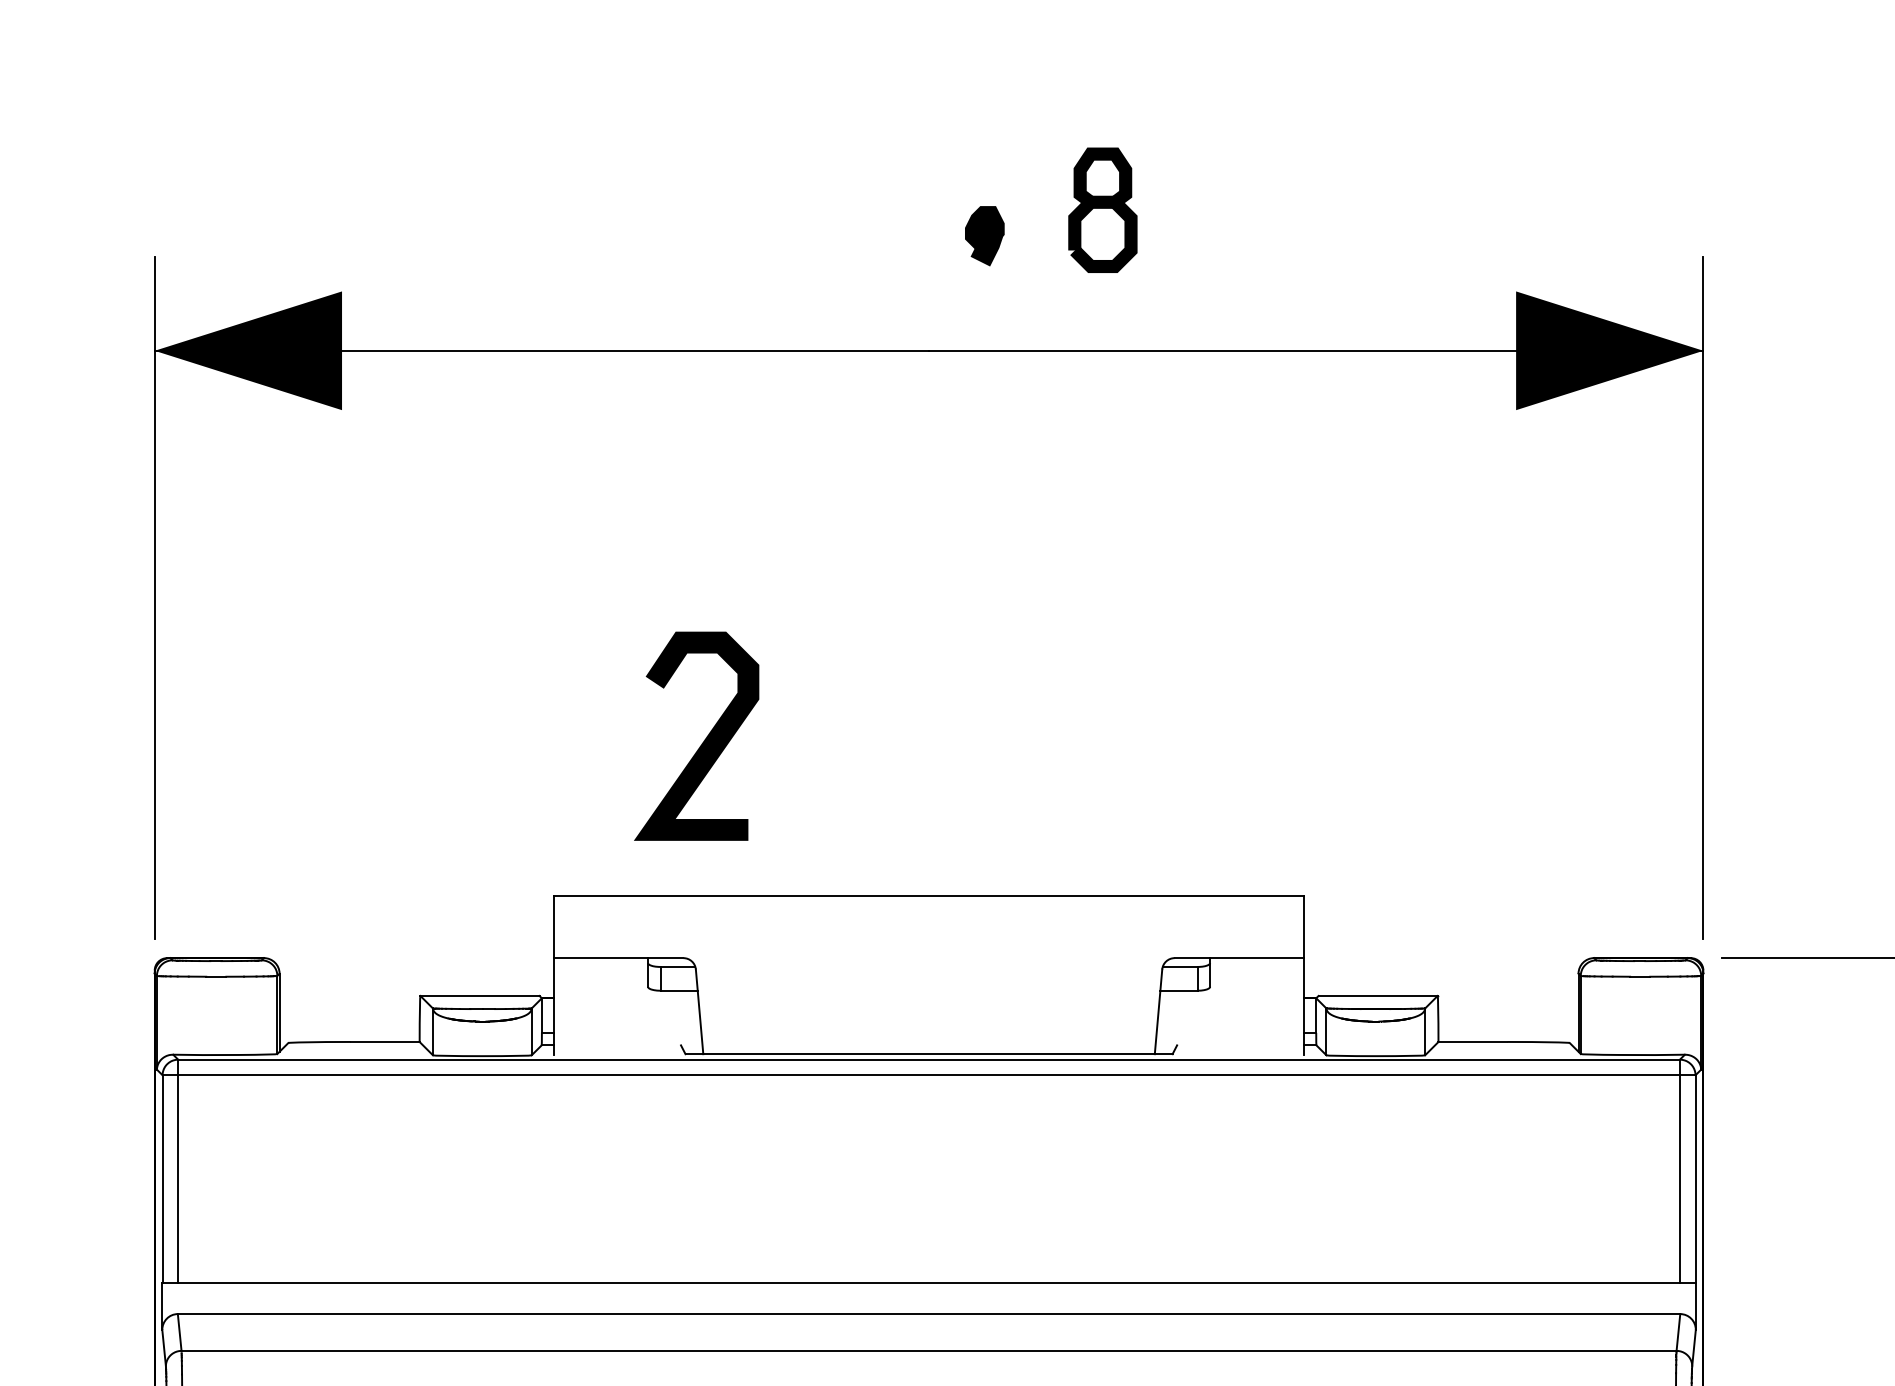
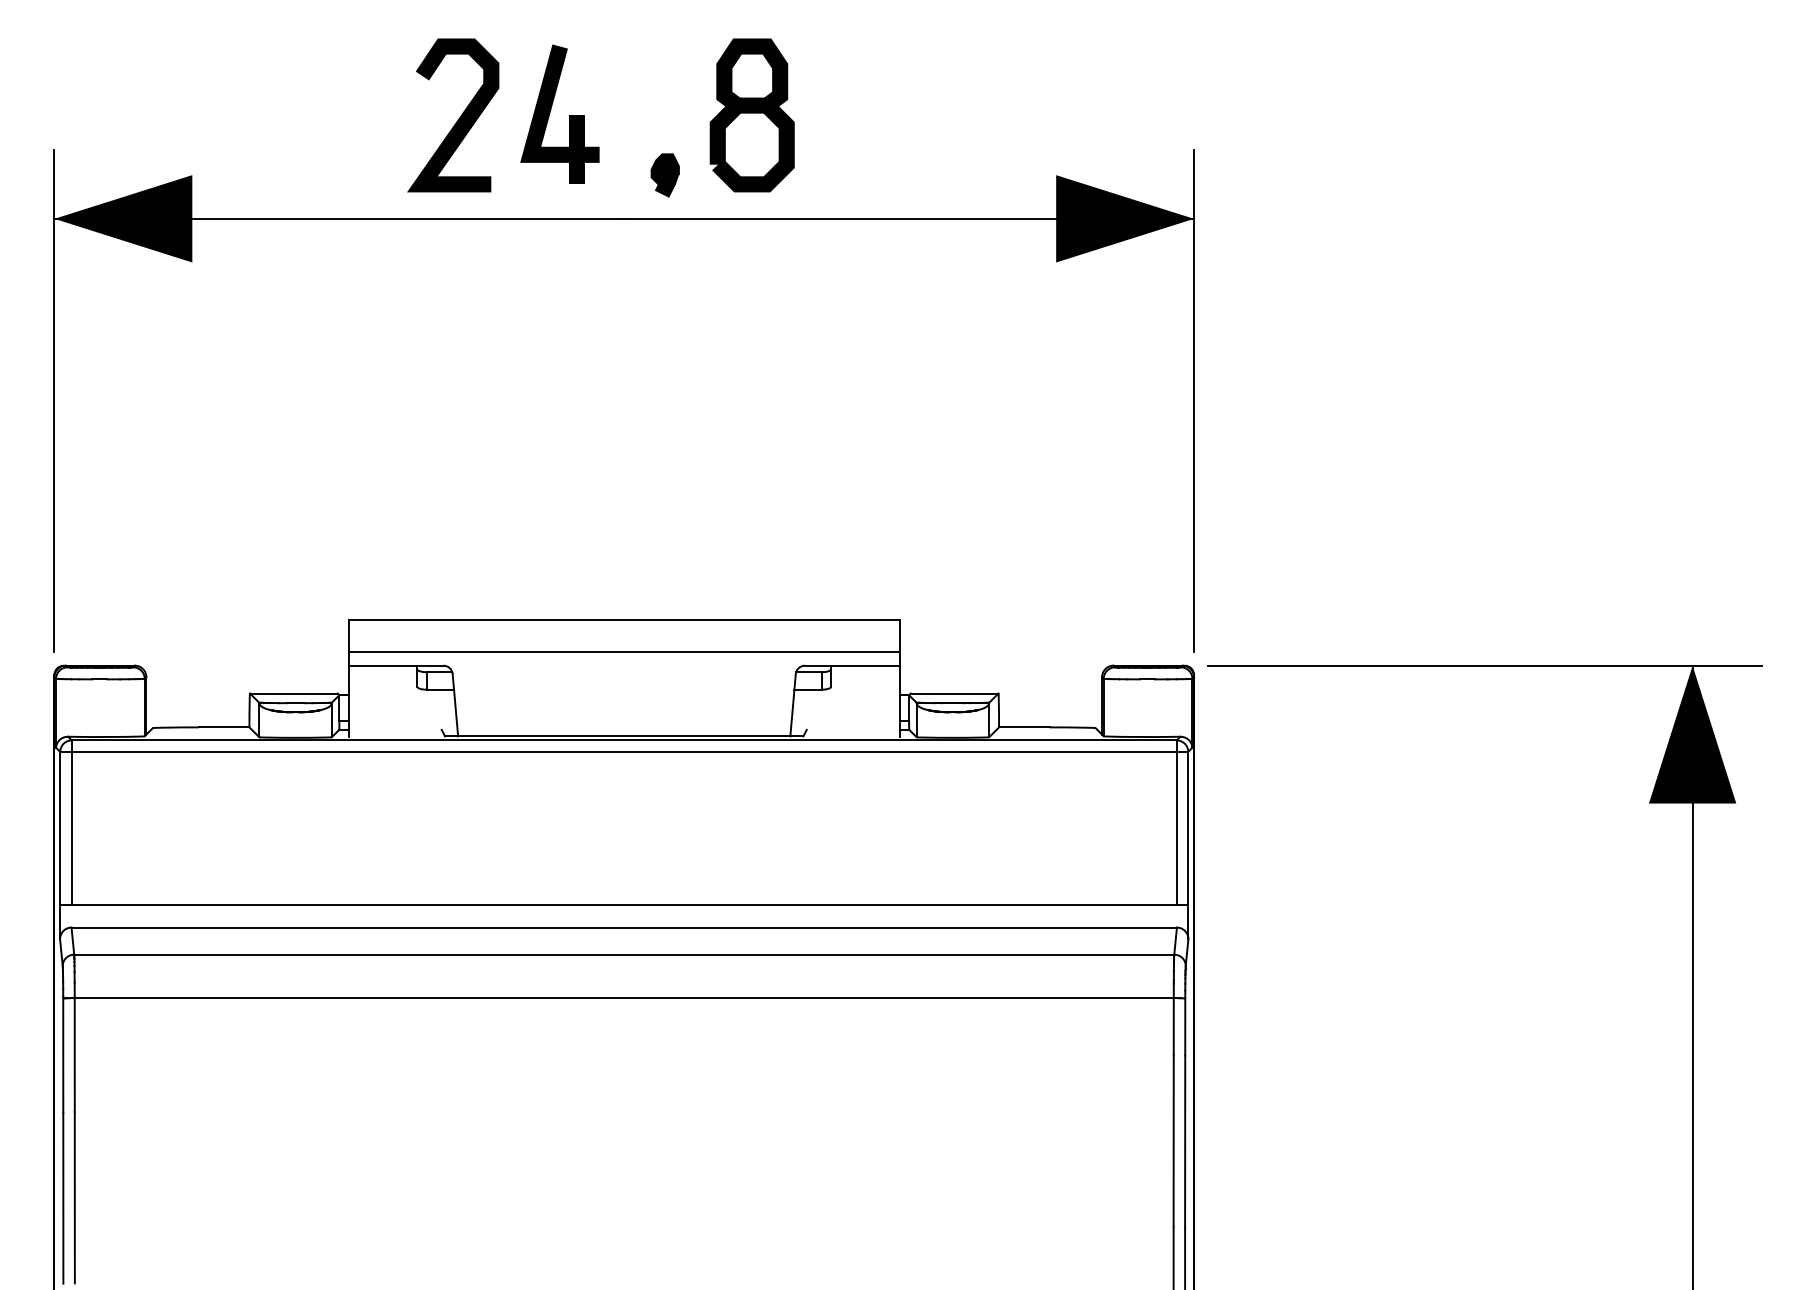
part: (830, 203) -> (551, 110), added
part: (1102, 210) -> (751, 115), size x1.67
part: (983, 236) -> (664, 175), moved
curve: (703, 740) -> (458, 118), moved
line: (928, 938) -> (623, 651), added

